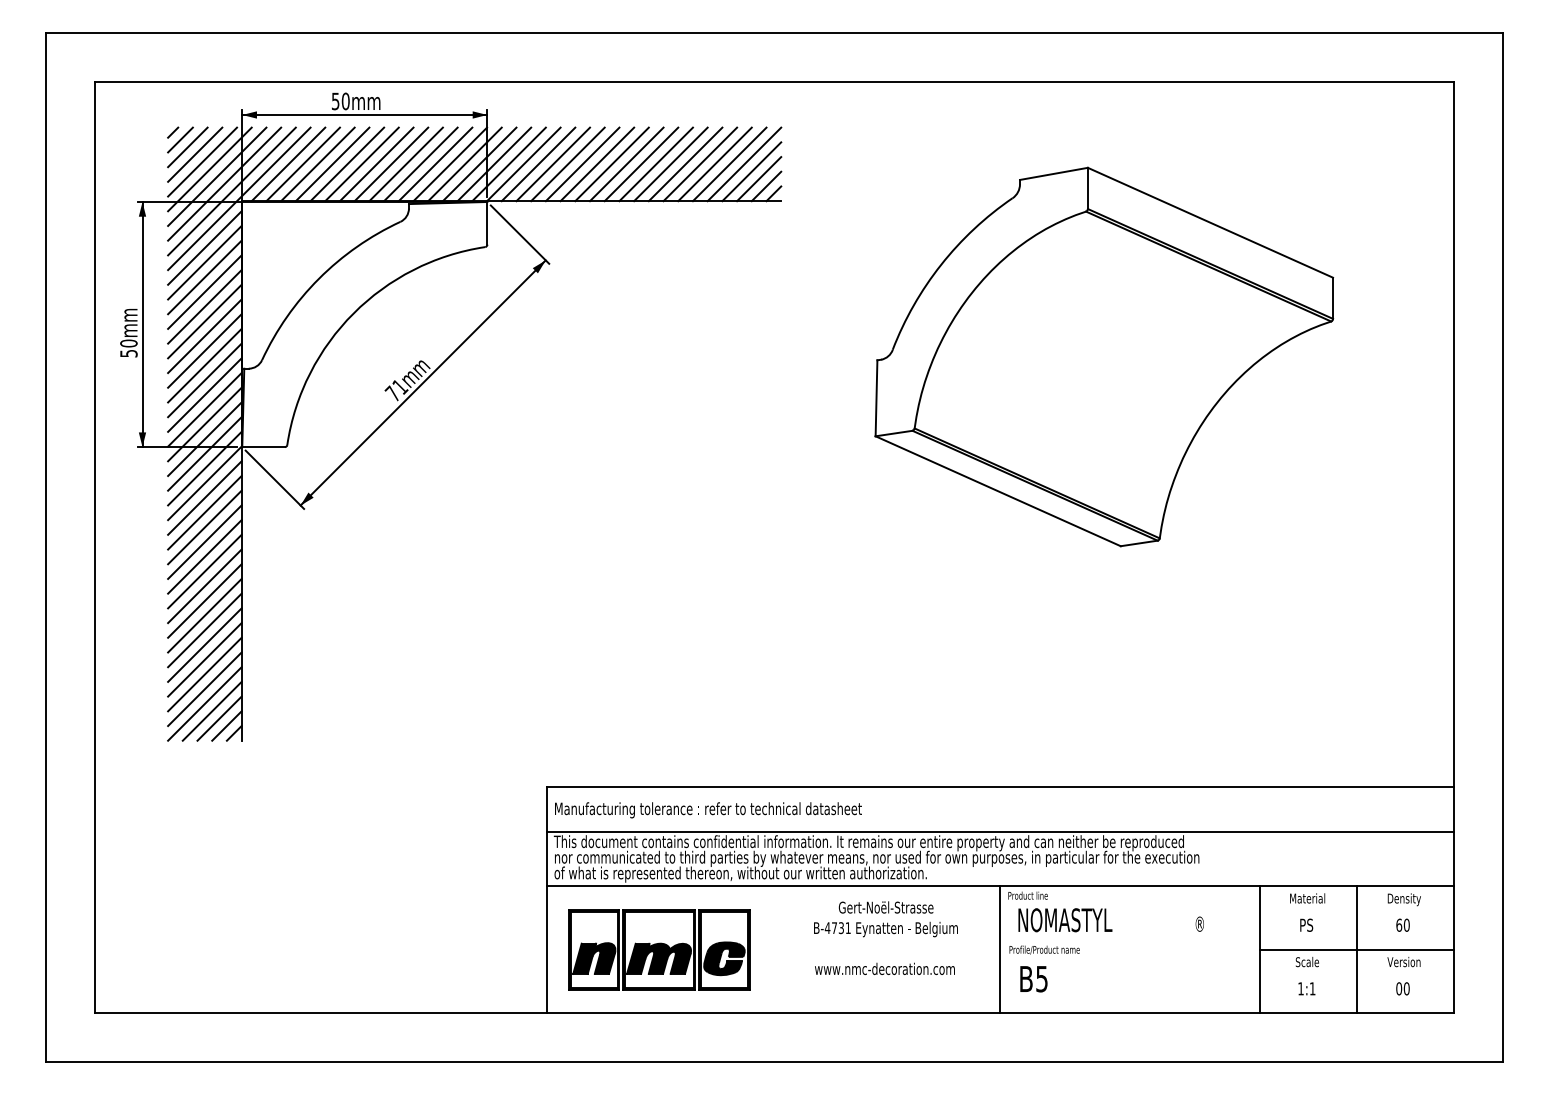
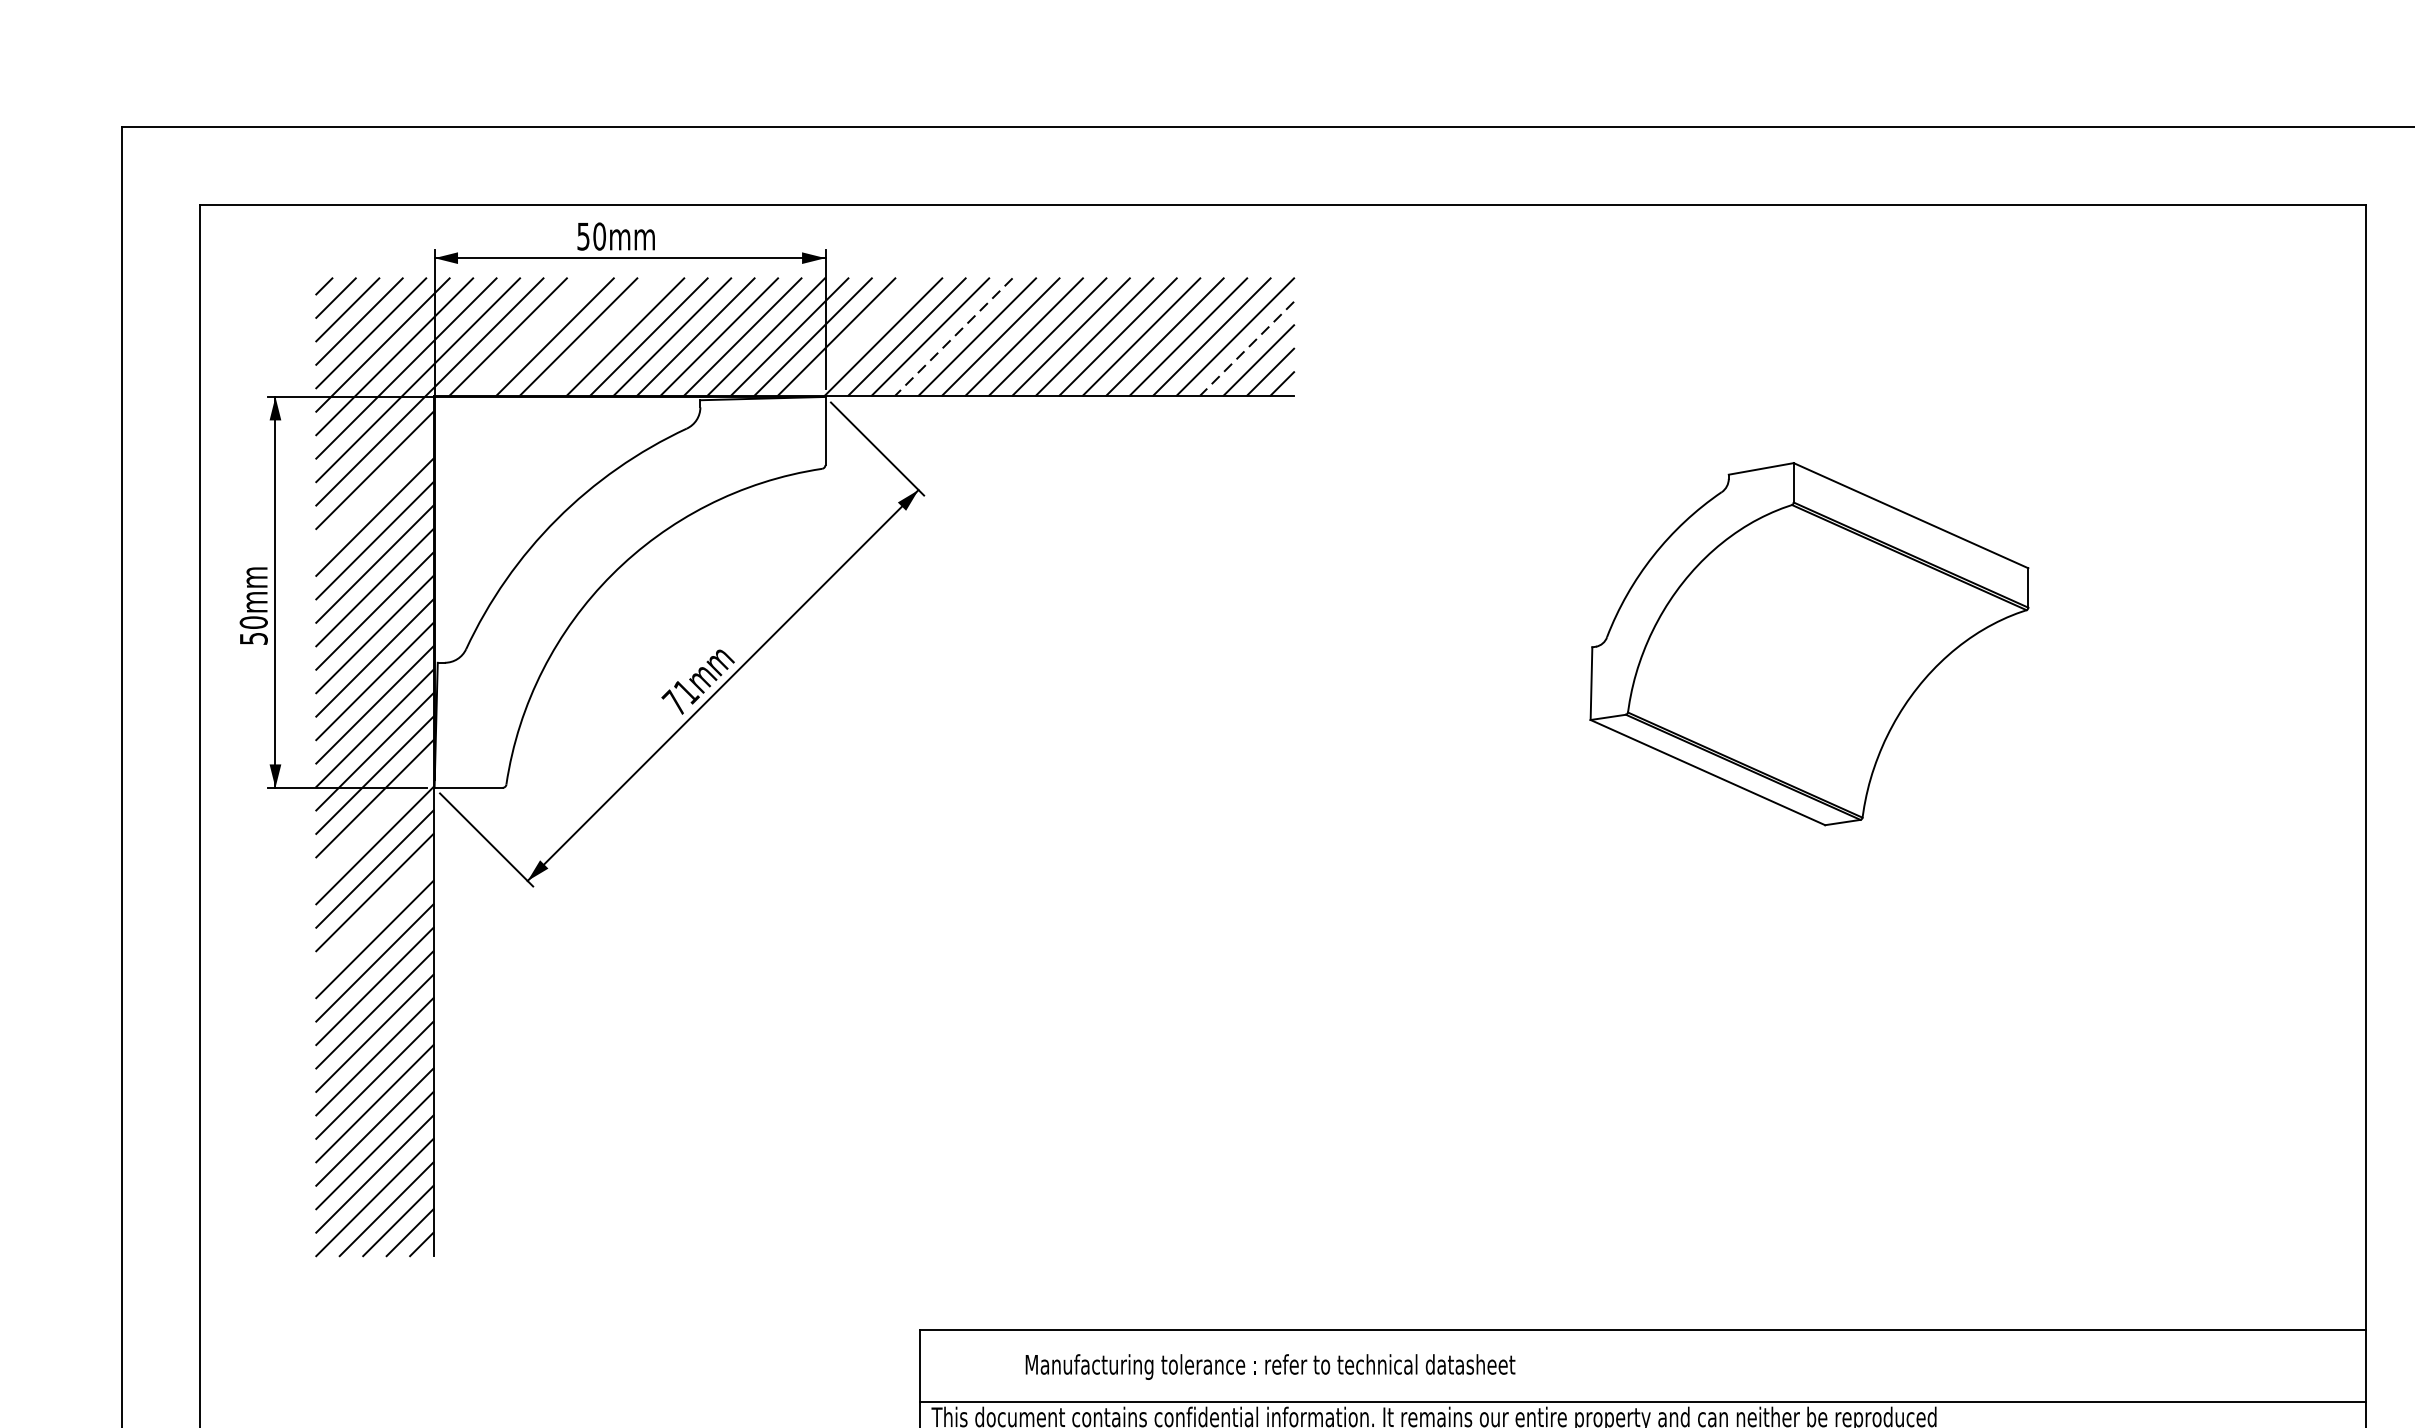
line: (302, 164) -> (530, 337), removed
line: (347, 164) -> (602, 337), removed
line: (508, 164) -> (859, 337), removed
line: (567, 164) -> (953, 337), solid -> dashed
line: (751, 171) -> (1246, 348), solid -> dashed
line: (204, 262) -> (374, 493), removed
part: (1104, 356) -> (1809, 643), size x0.6
line: (204, 468) -> (374, 821), removed
line: (204, 527) -> (374, 916), removed
text: (708, 810) -> (1270, 1367), moved

